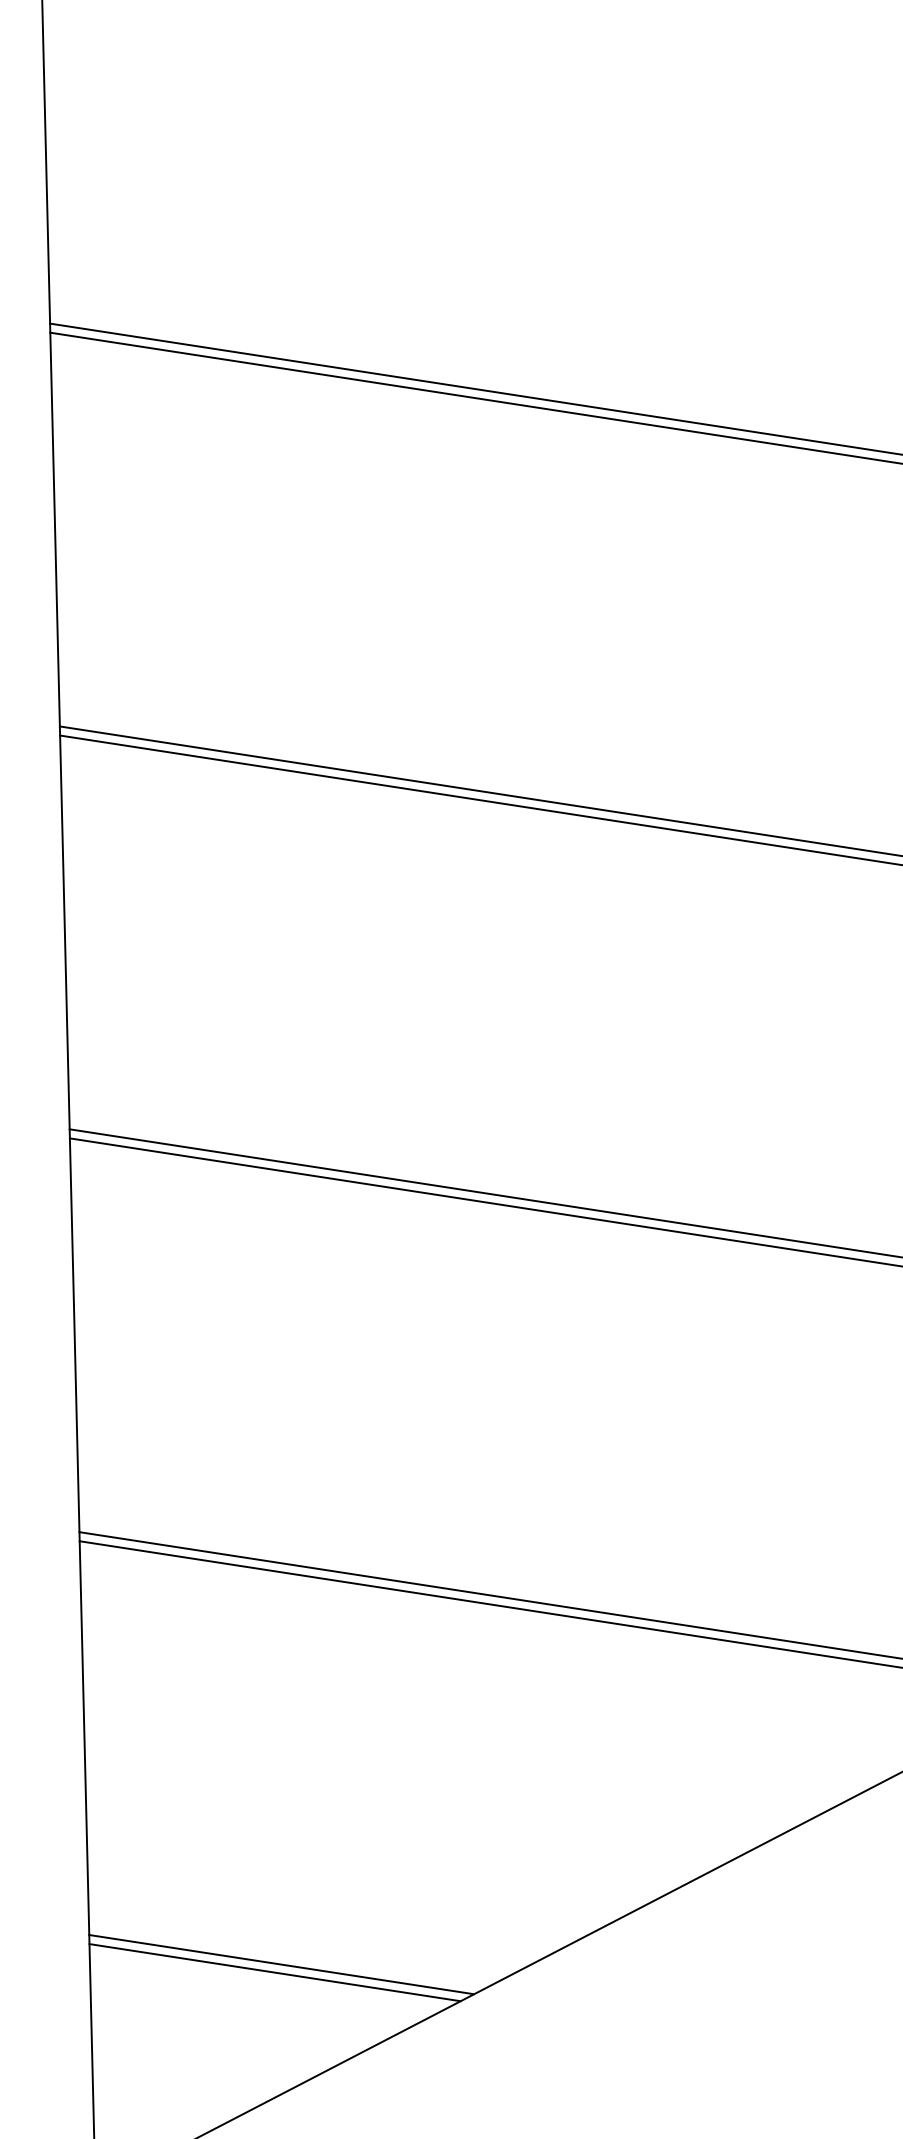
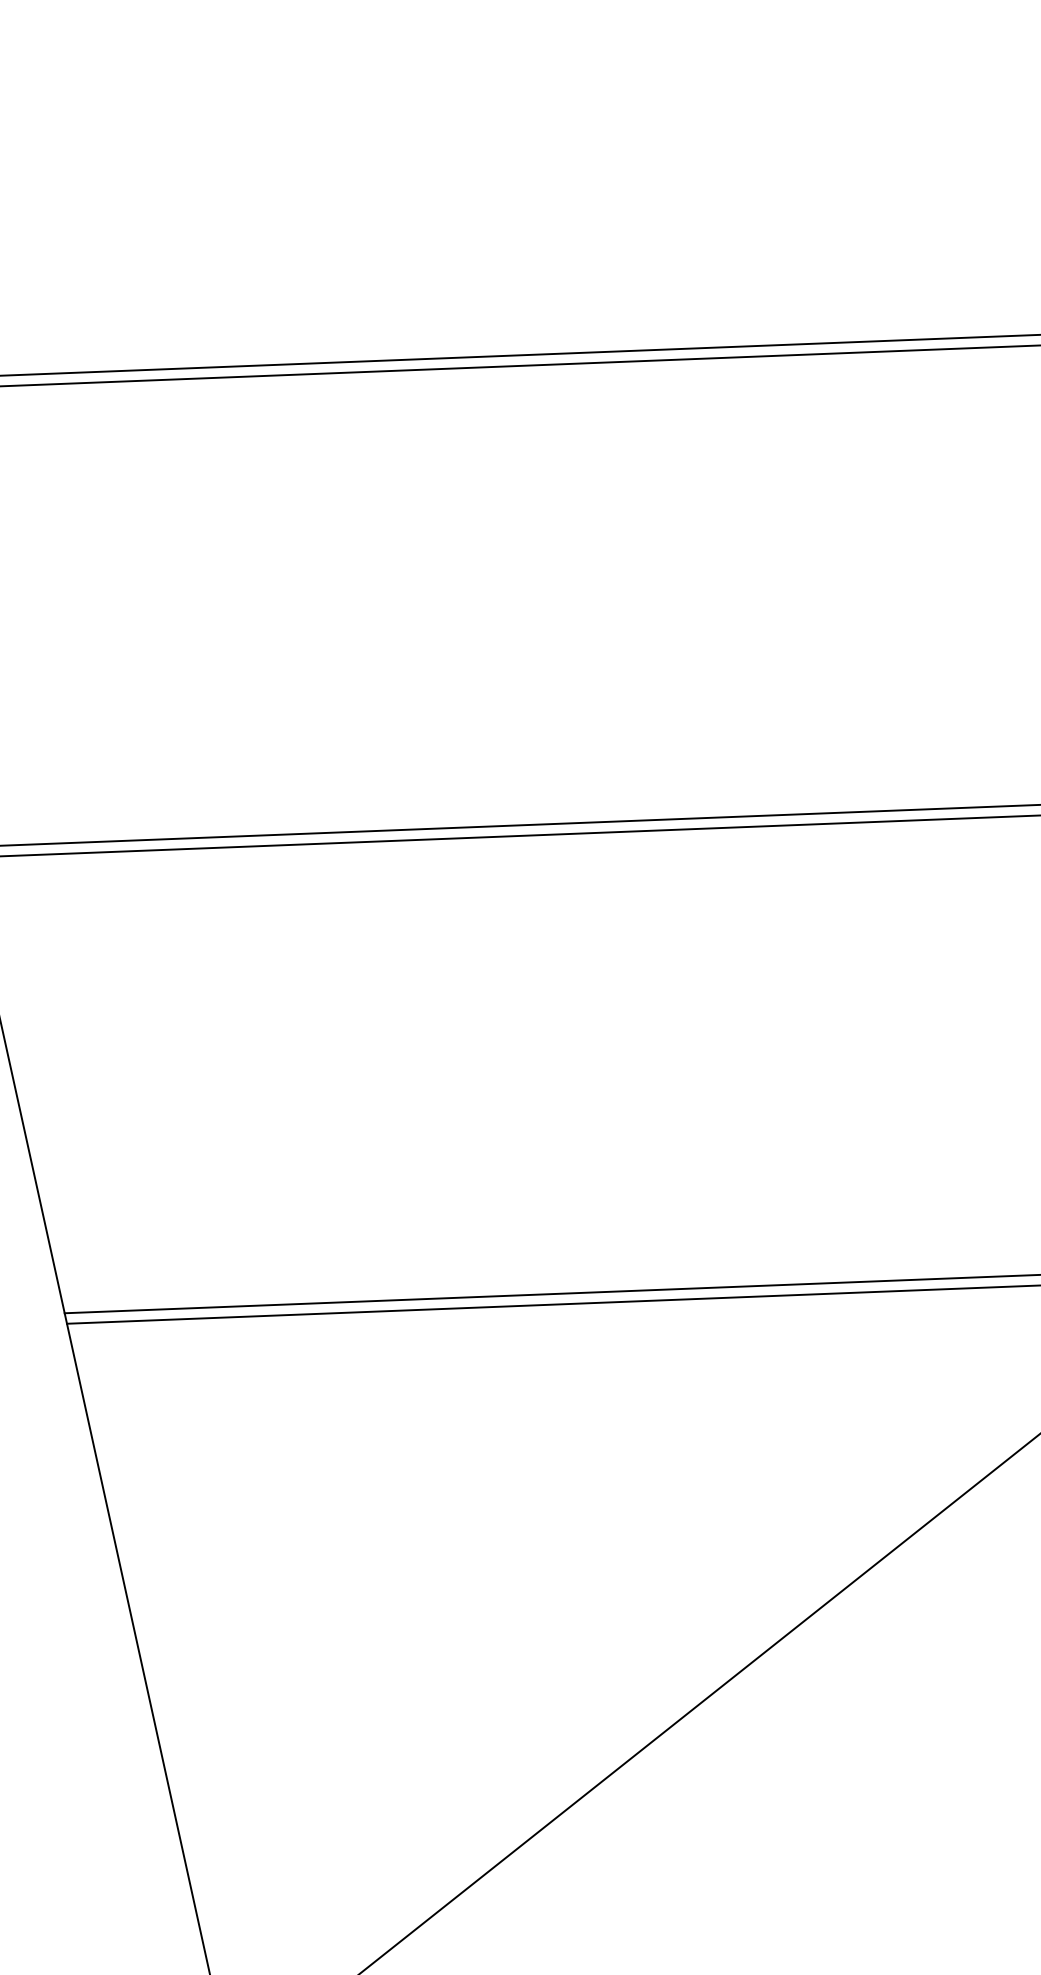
line: (281, 1964) -> (397, 1770), removed
line: (274, 1972) -> (390, 1780), removed

